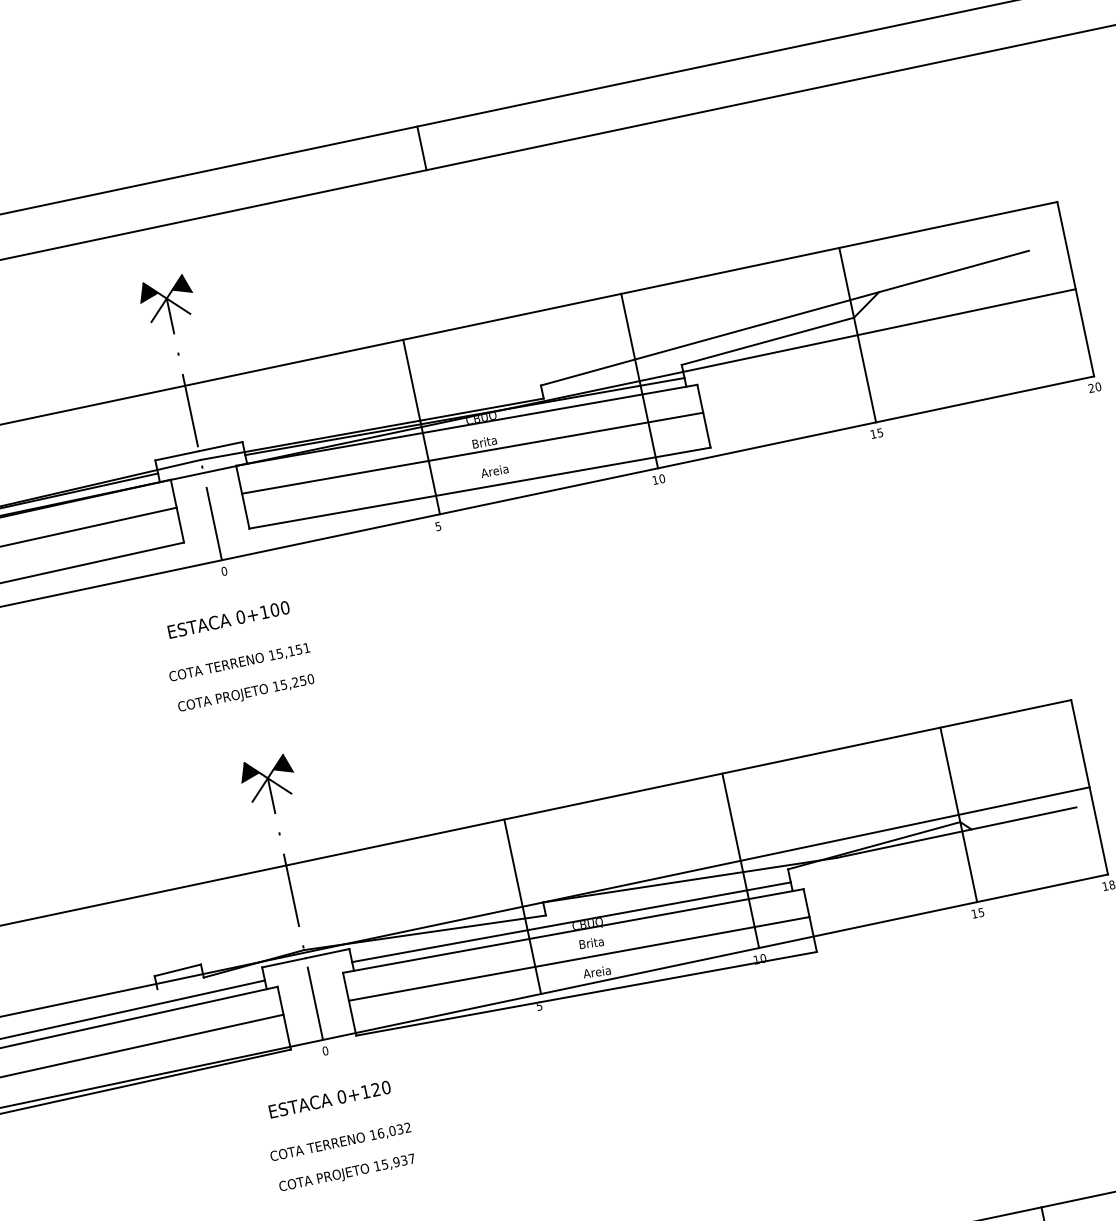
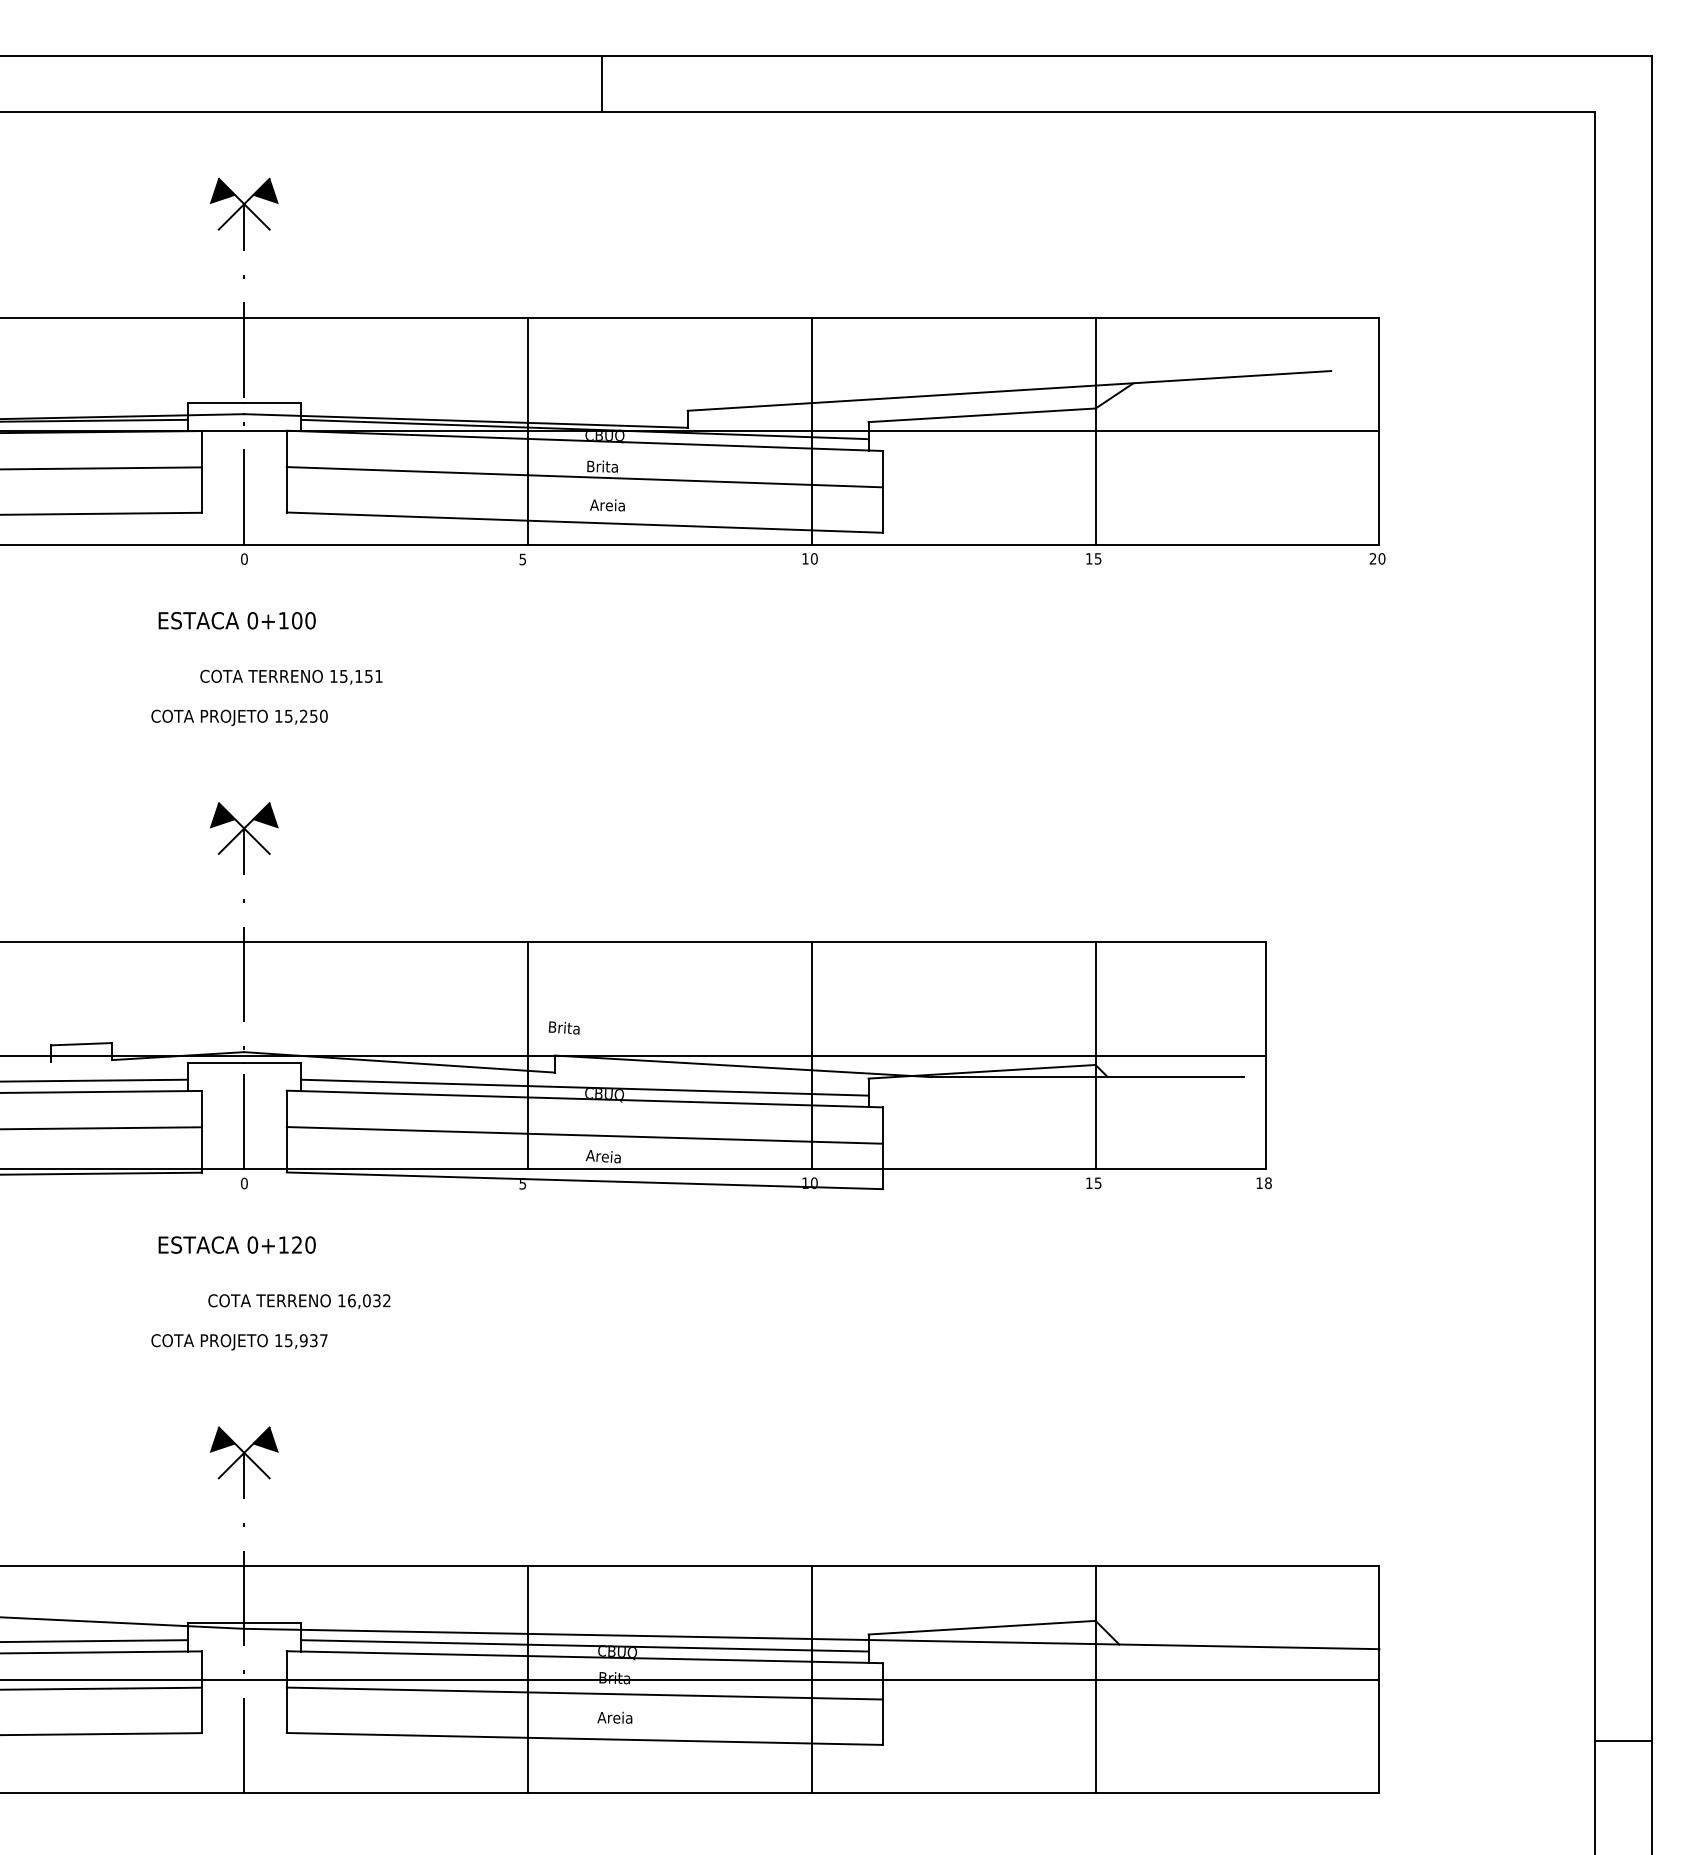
text: (239, 662) -> (291, 676), moved
text: (590, 942) -> (563, 1027), moved
text: (340, 1142) -> (299, 1301), moved

